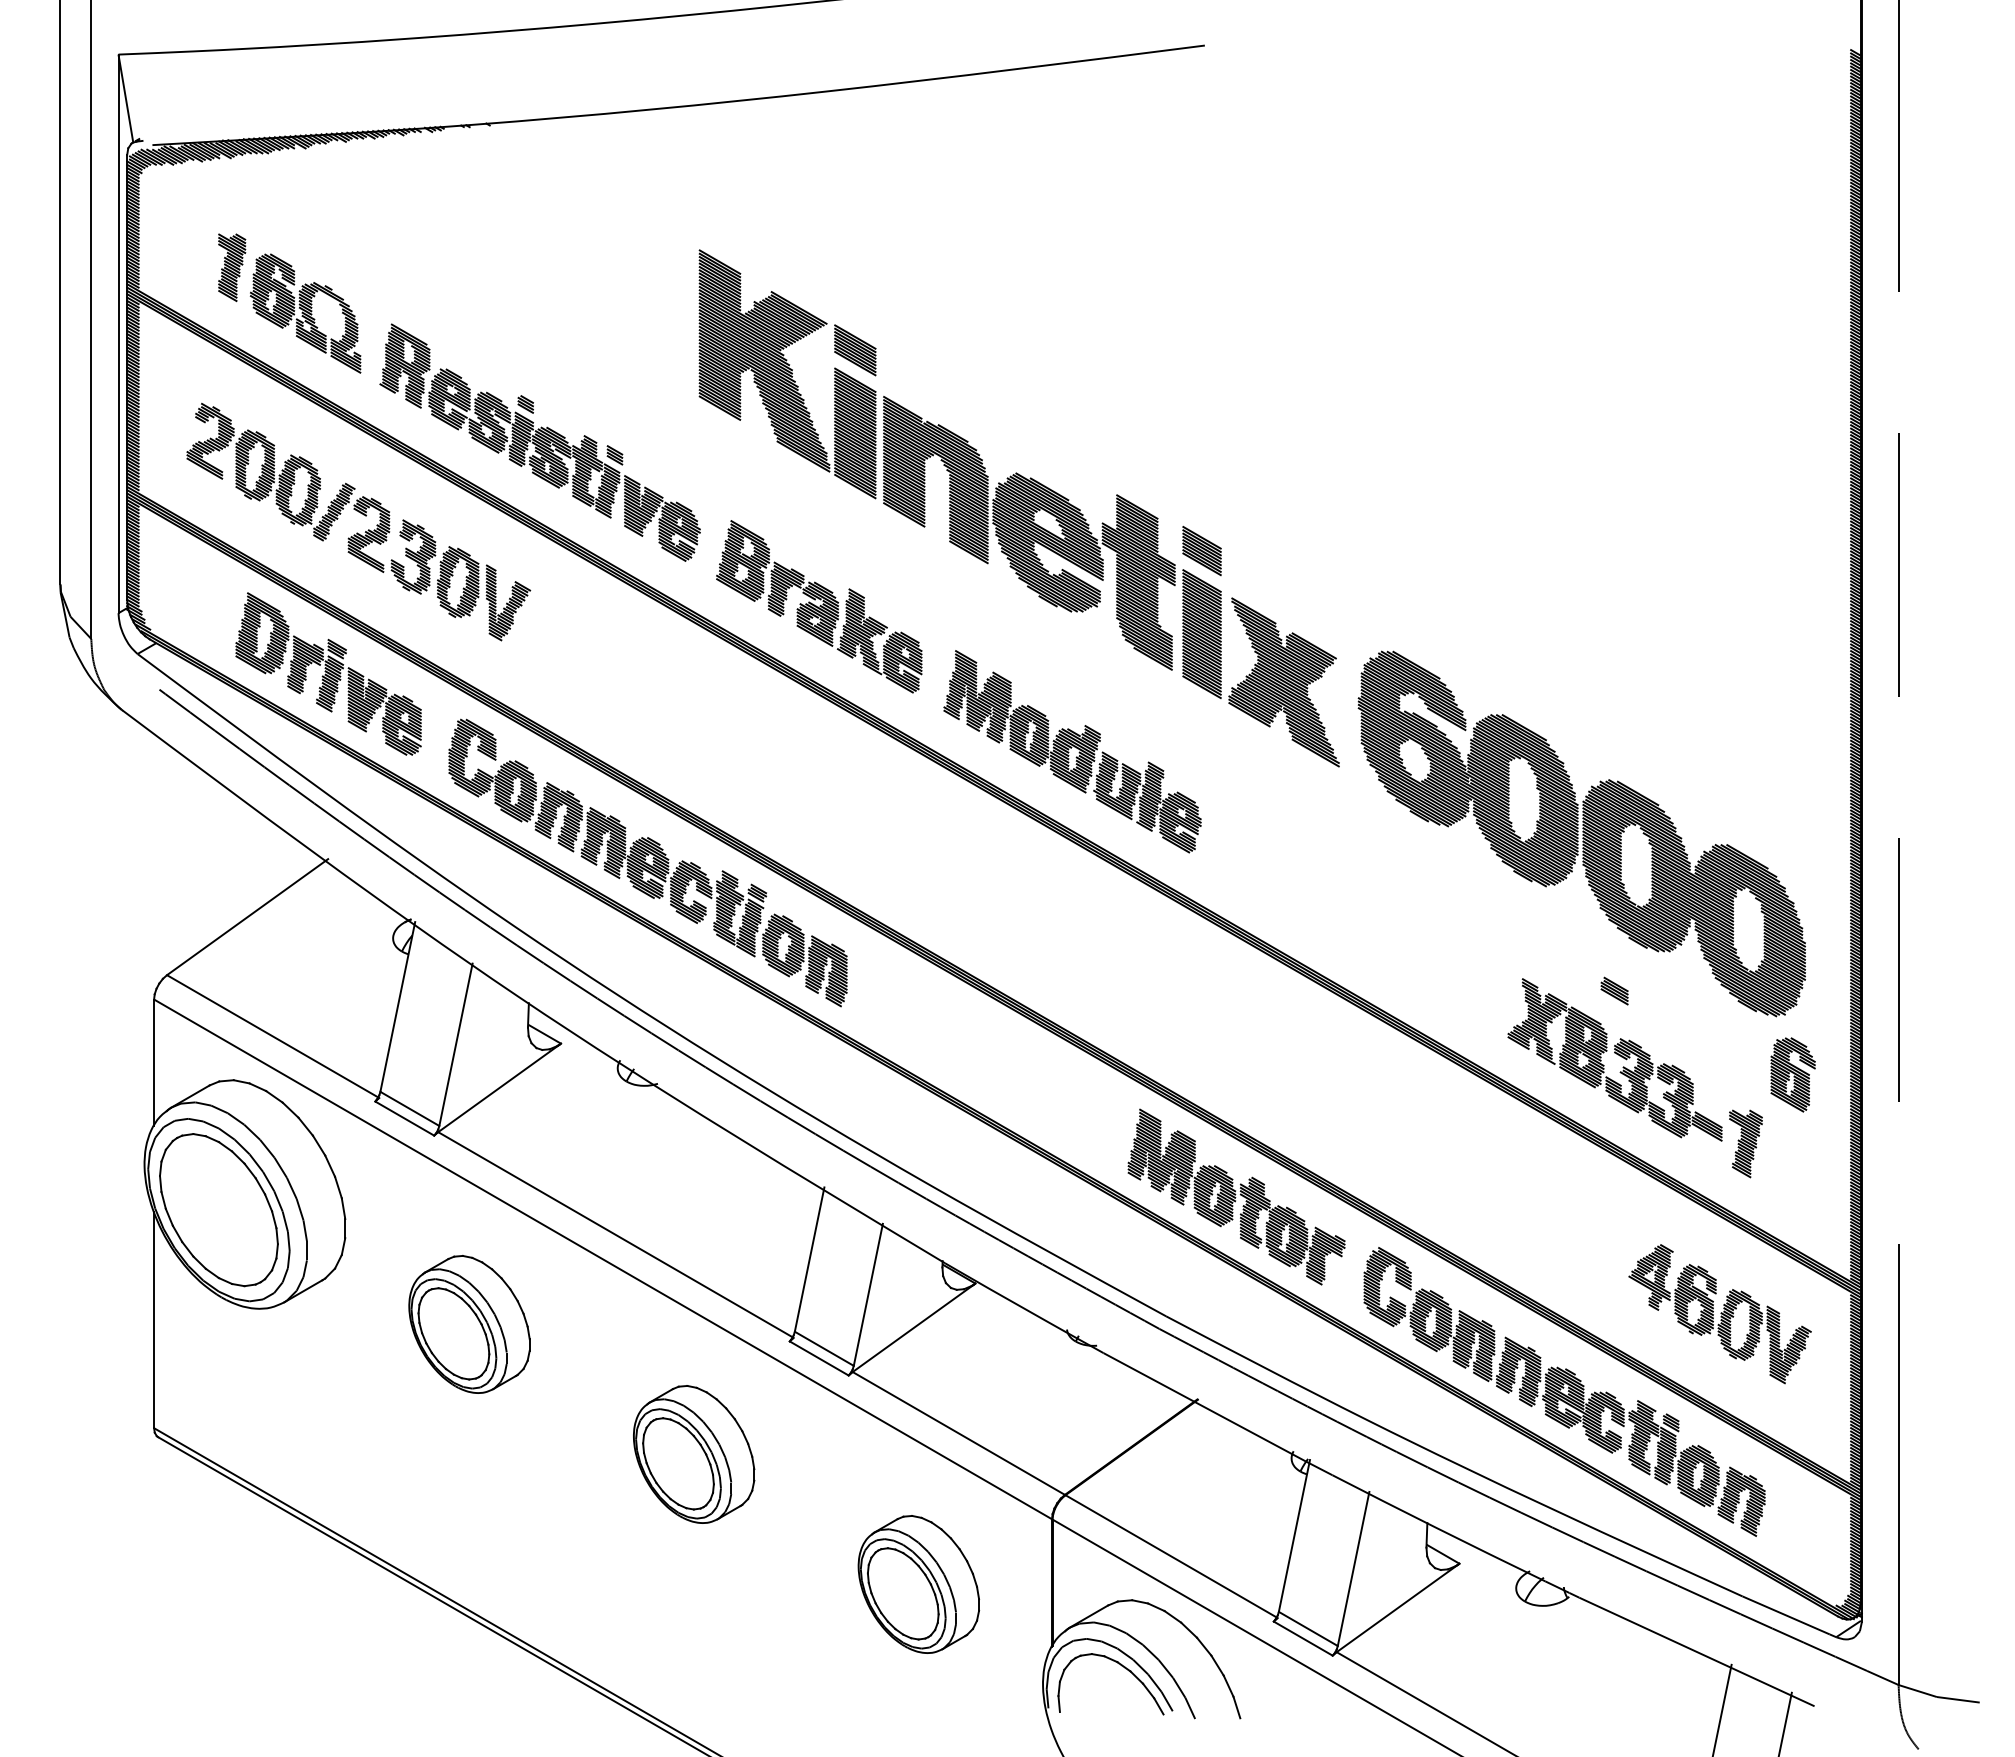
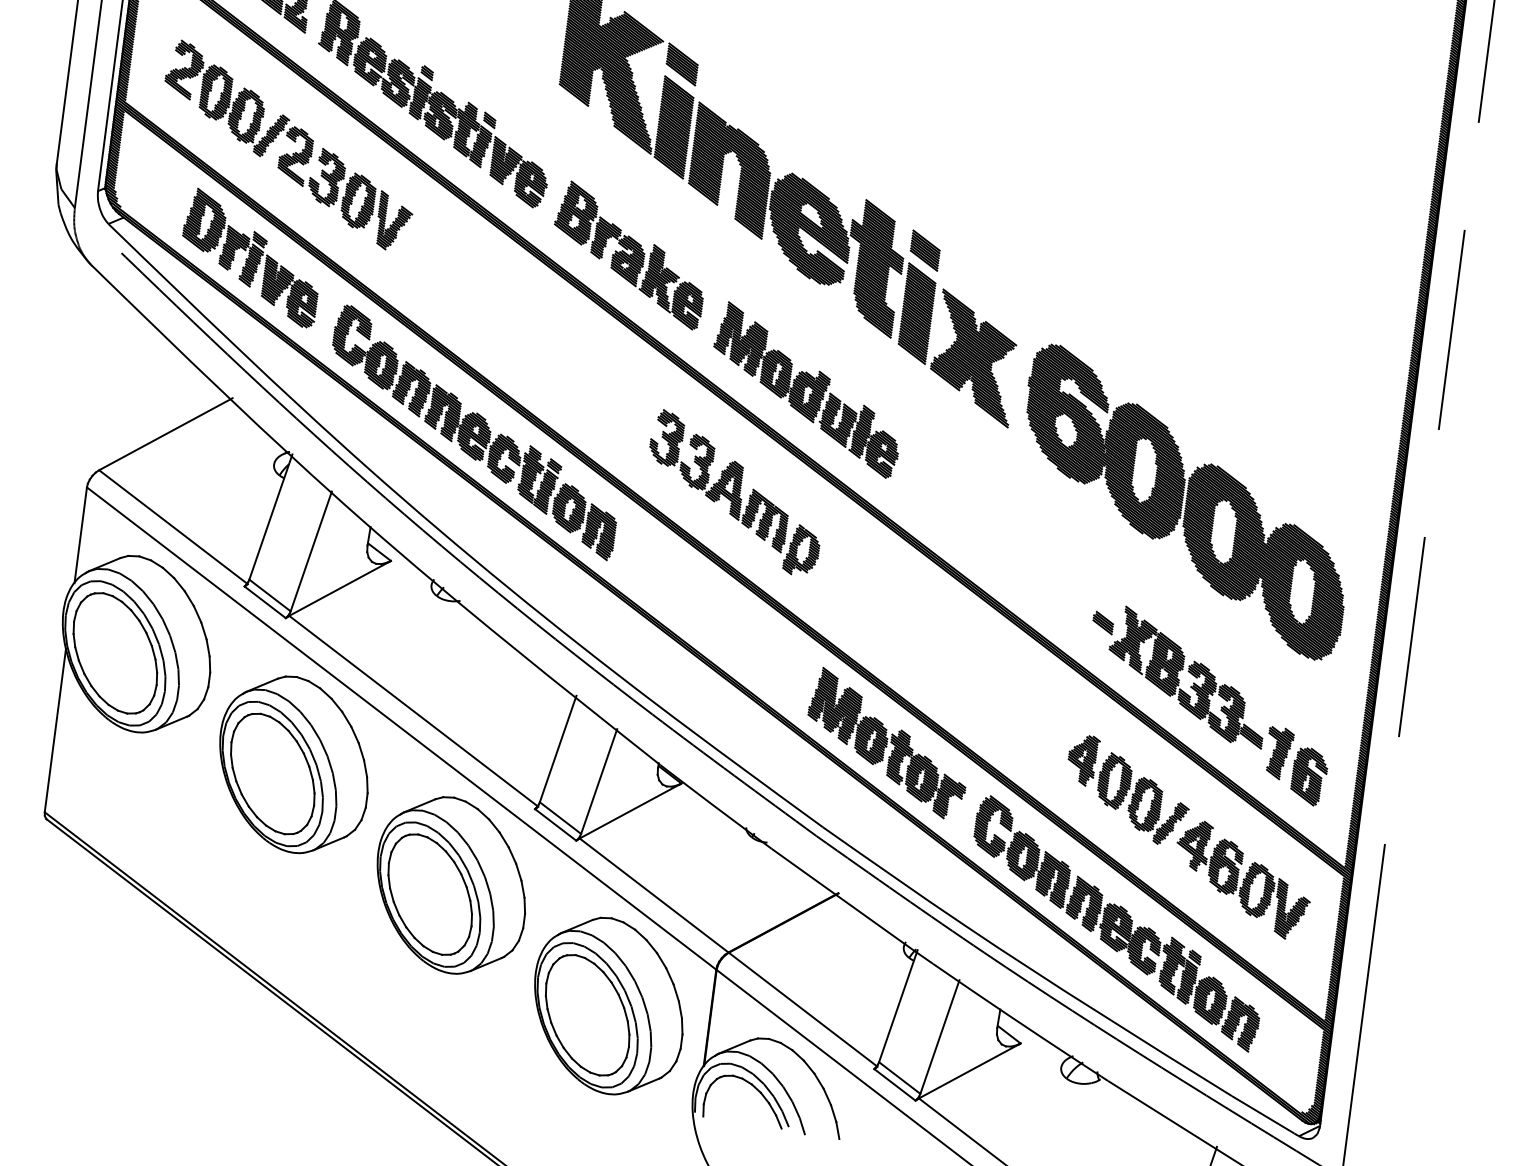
part: (996, 897) -> (735, 493), added
part: (1614, 990) -> (1103, 622), moved
part: (1792, 1074) -> (1308, 776), moved
part: (1556, 1217) -> (1128, 790), added
part: (469, 1324) -> (293, 764), size x1.67
part: (693, 1454) -> (450, 885), size x1.67
part: (918, 1584) -> (608, 1005), size x1.67

